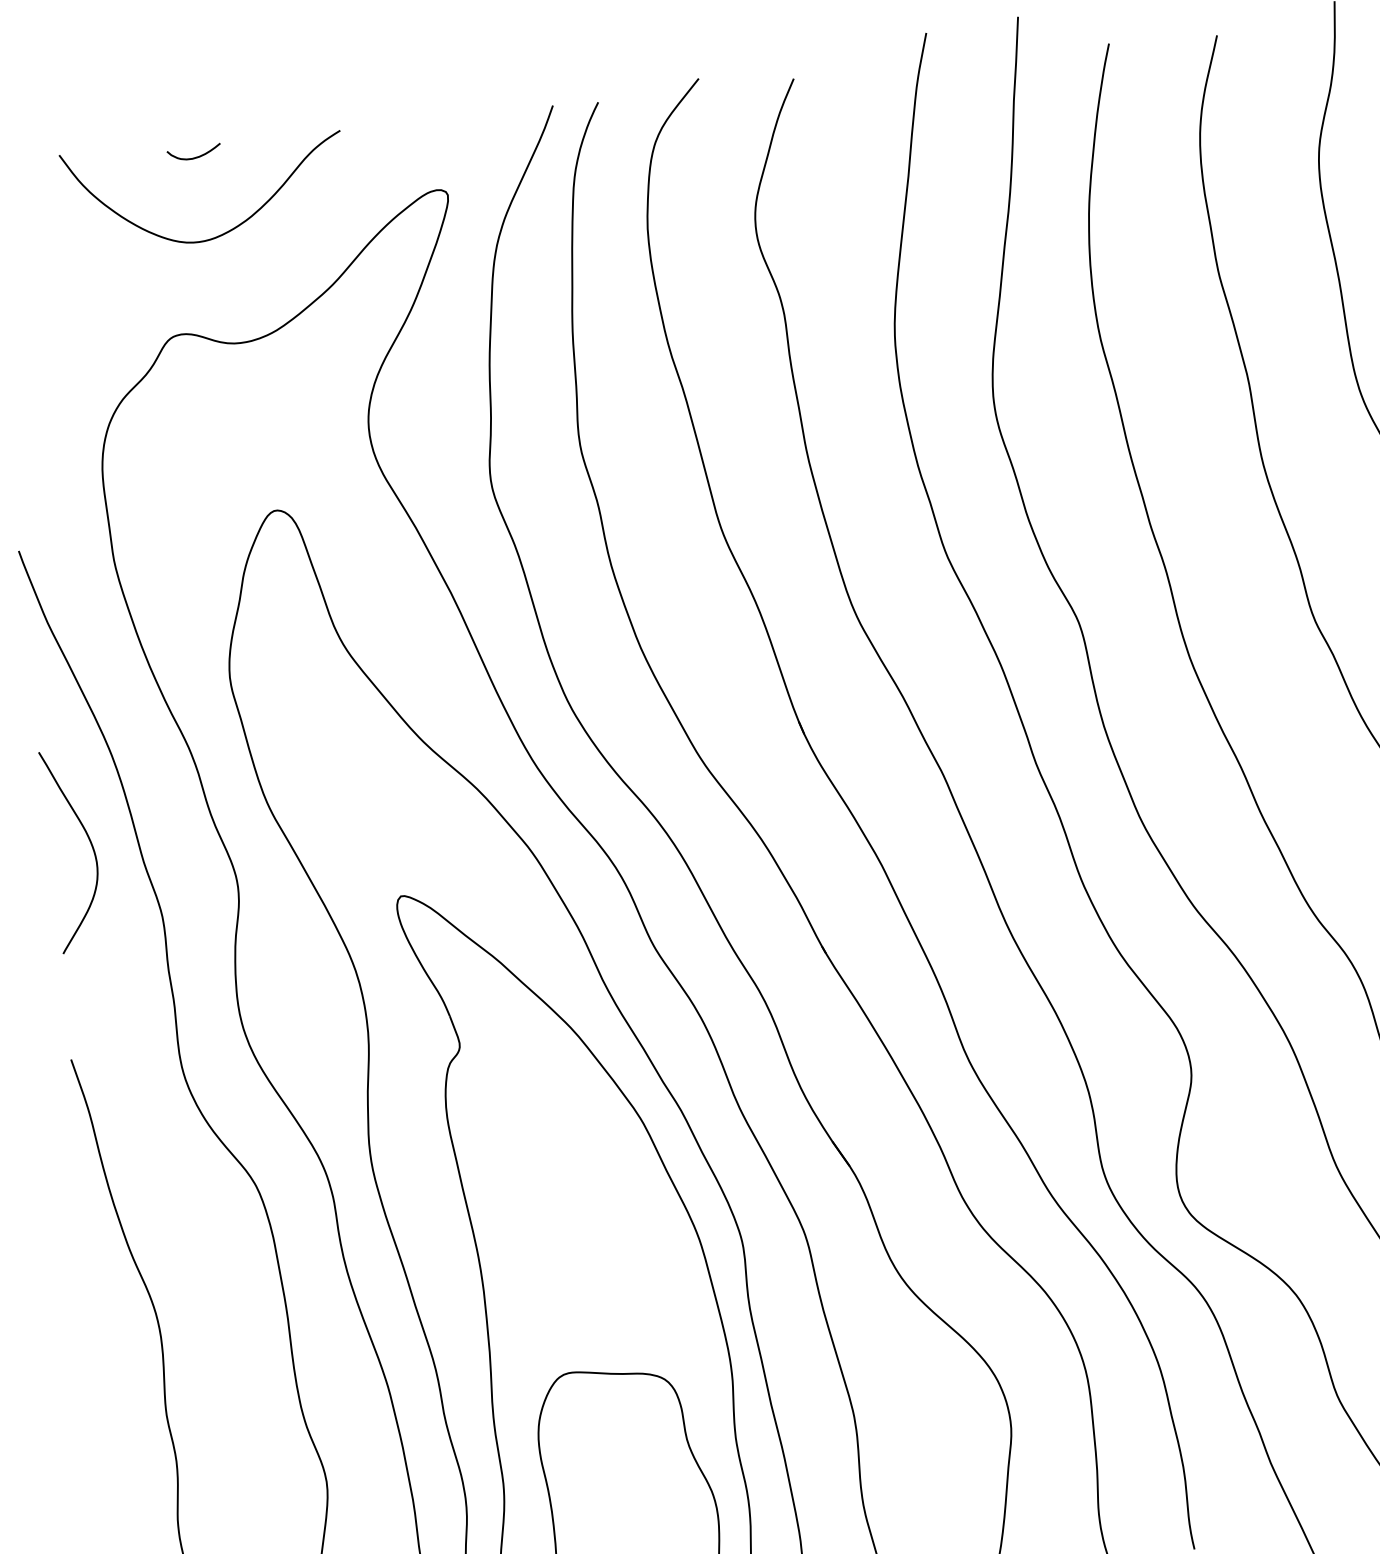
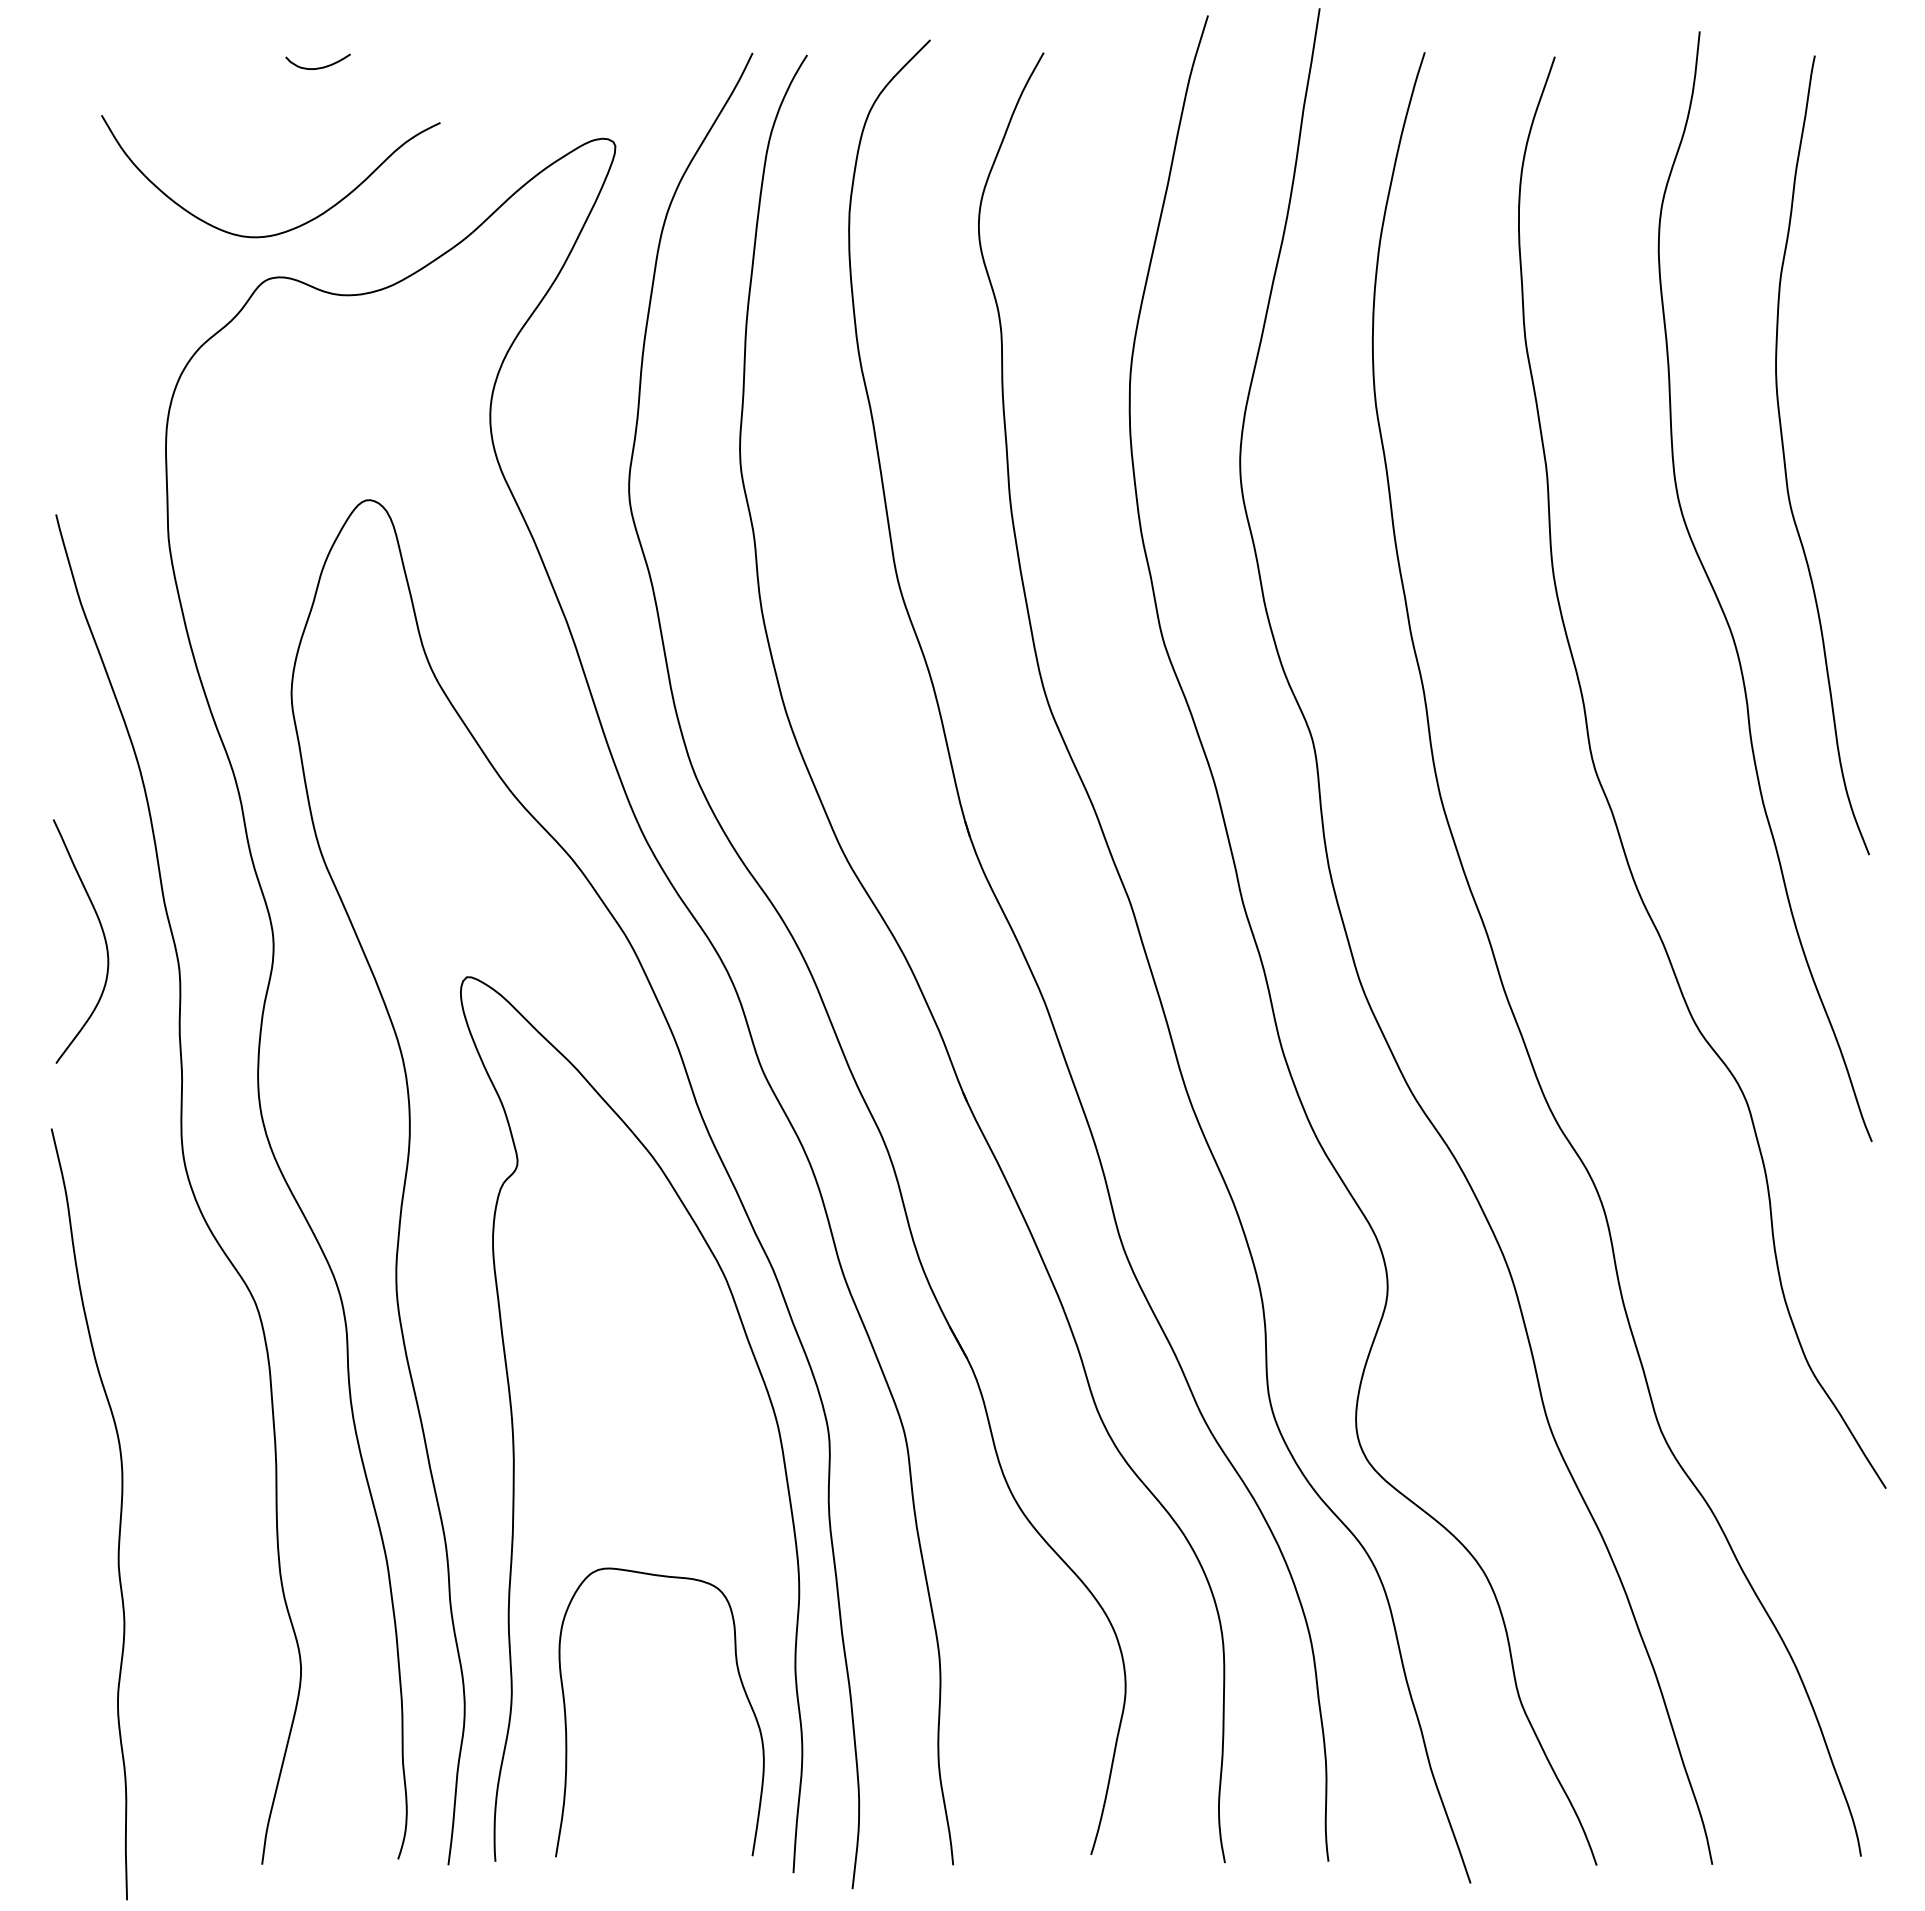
curve: (224, 232) -> (288, 229), moved
curve: (90, 845) -> (103, 937), moved

